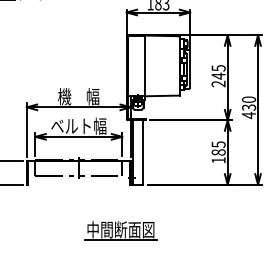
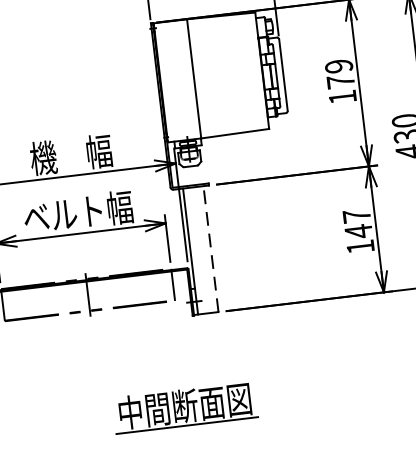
text: (218, 76) -> (340, 82), 245 -> 179
text: (218, 148) -> (357, 223), 185 -> 147
line: (143, 151) -> (211, 247), solid -> dashed

